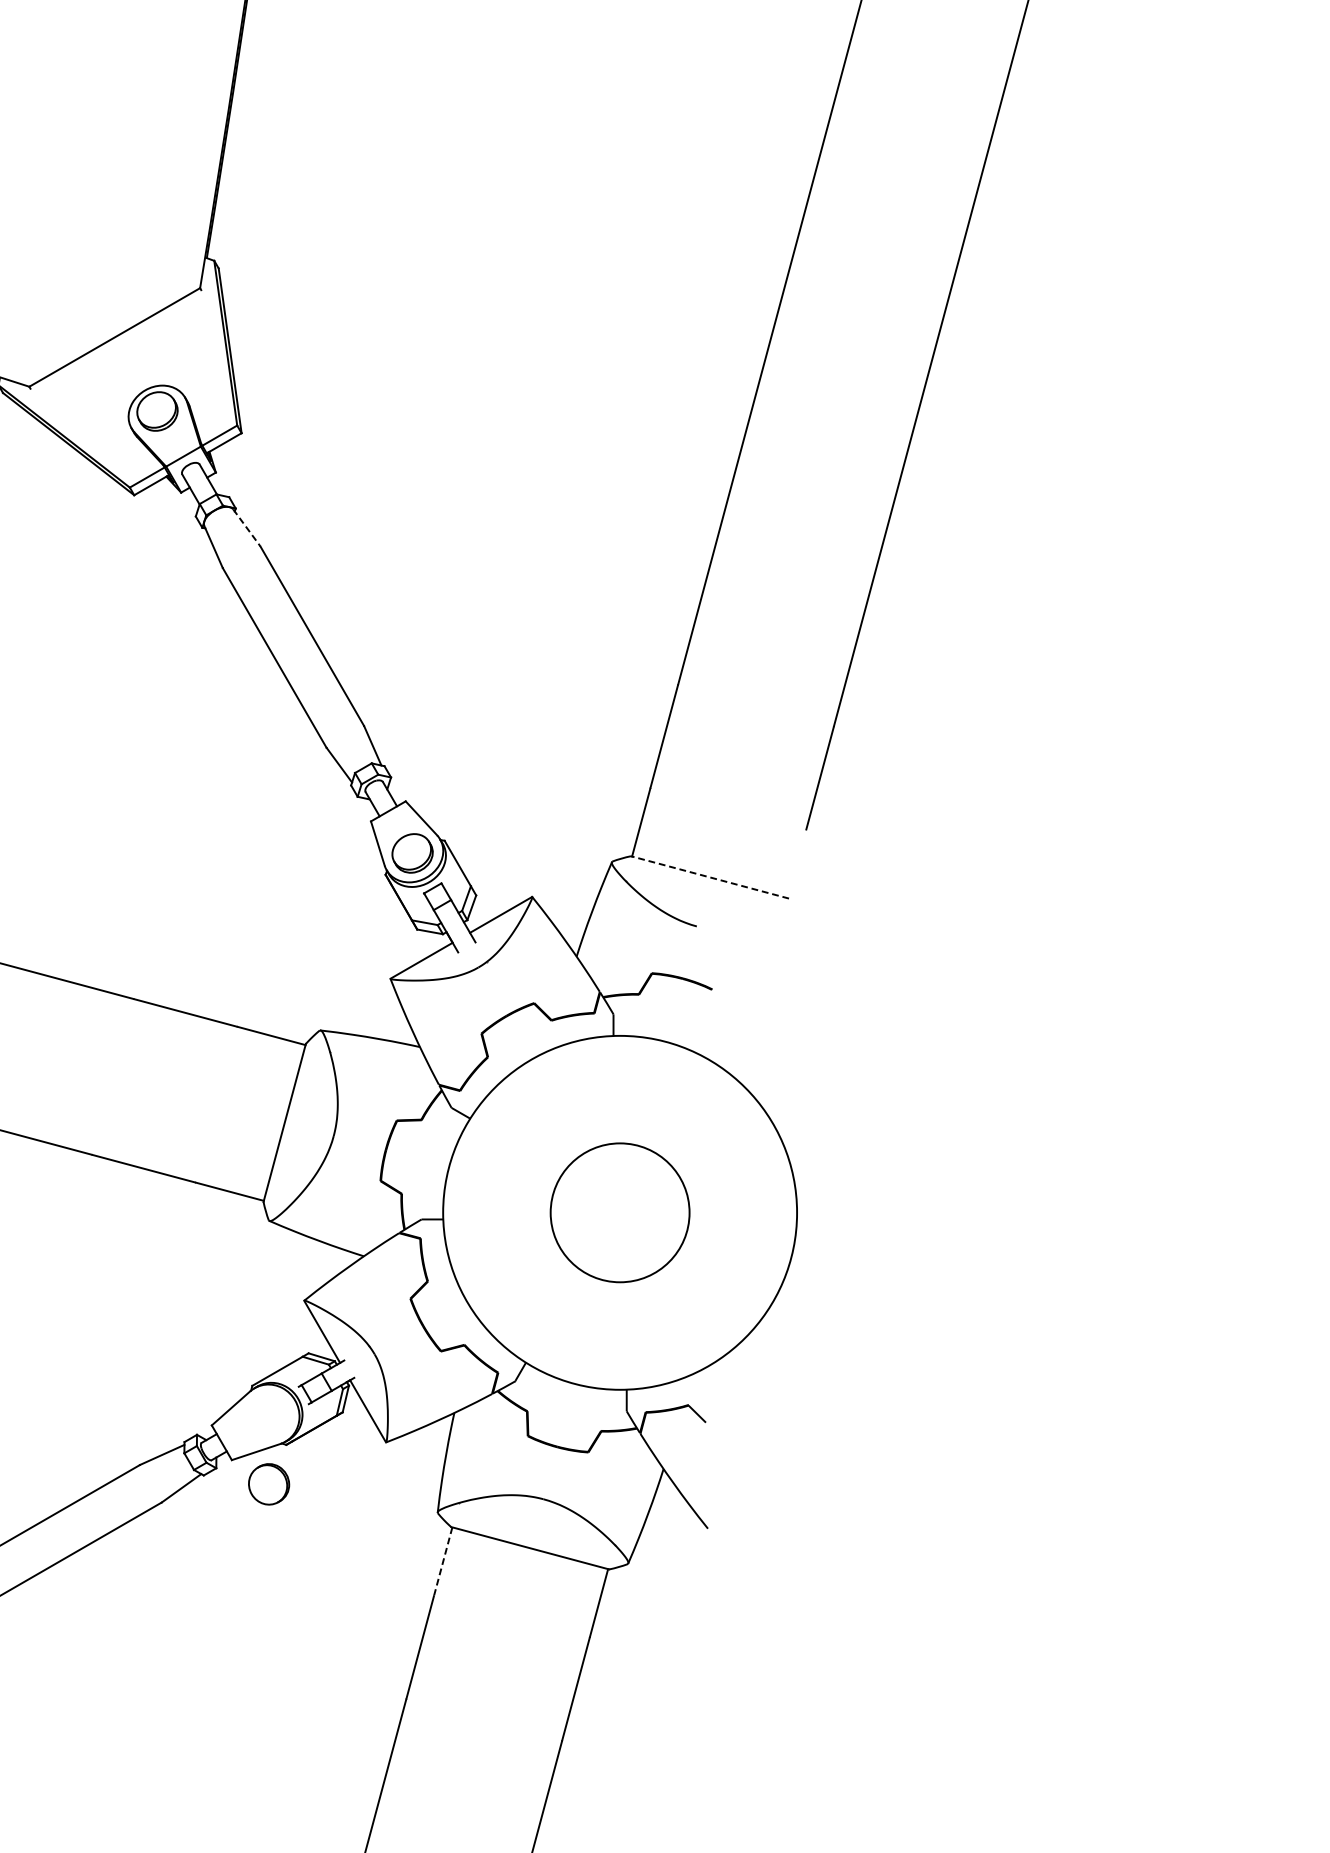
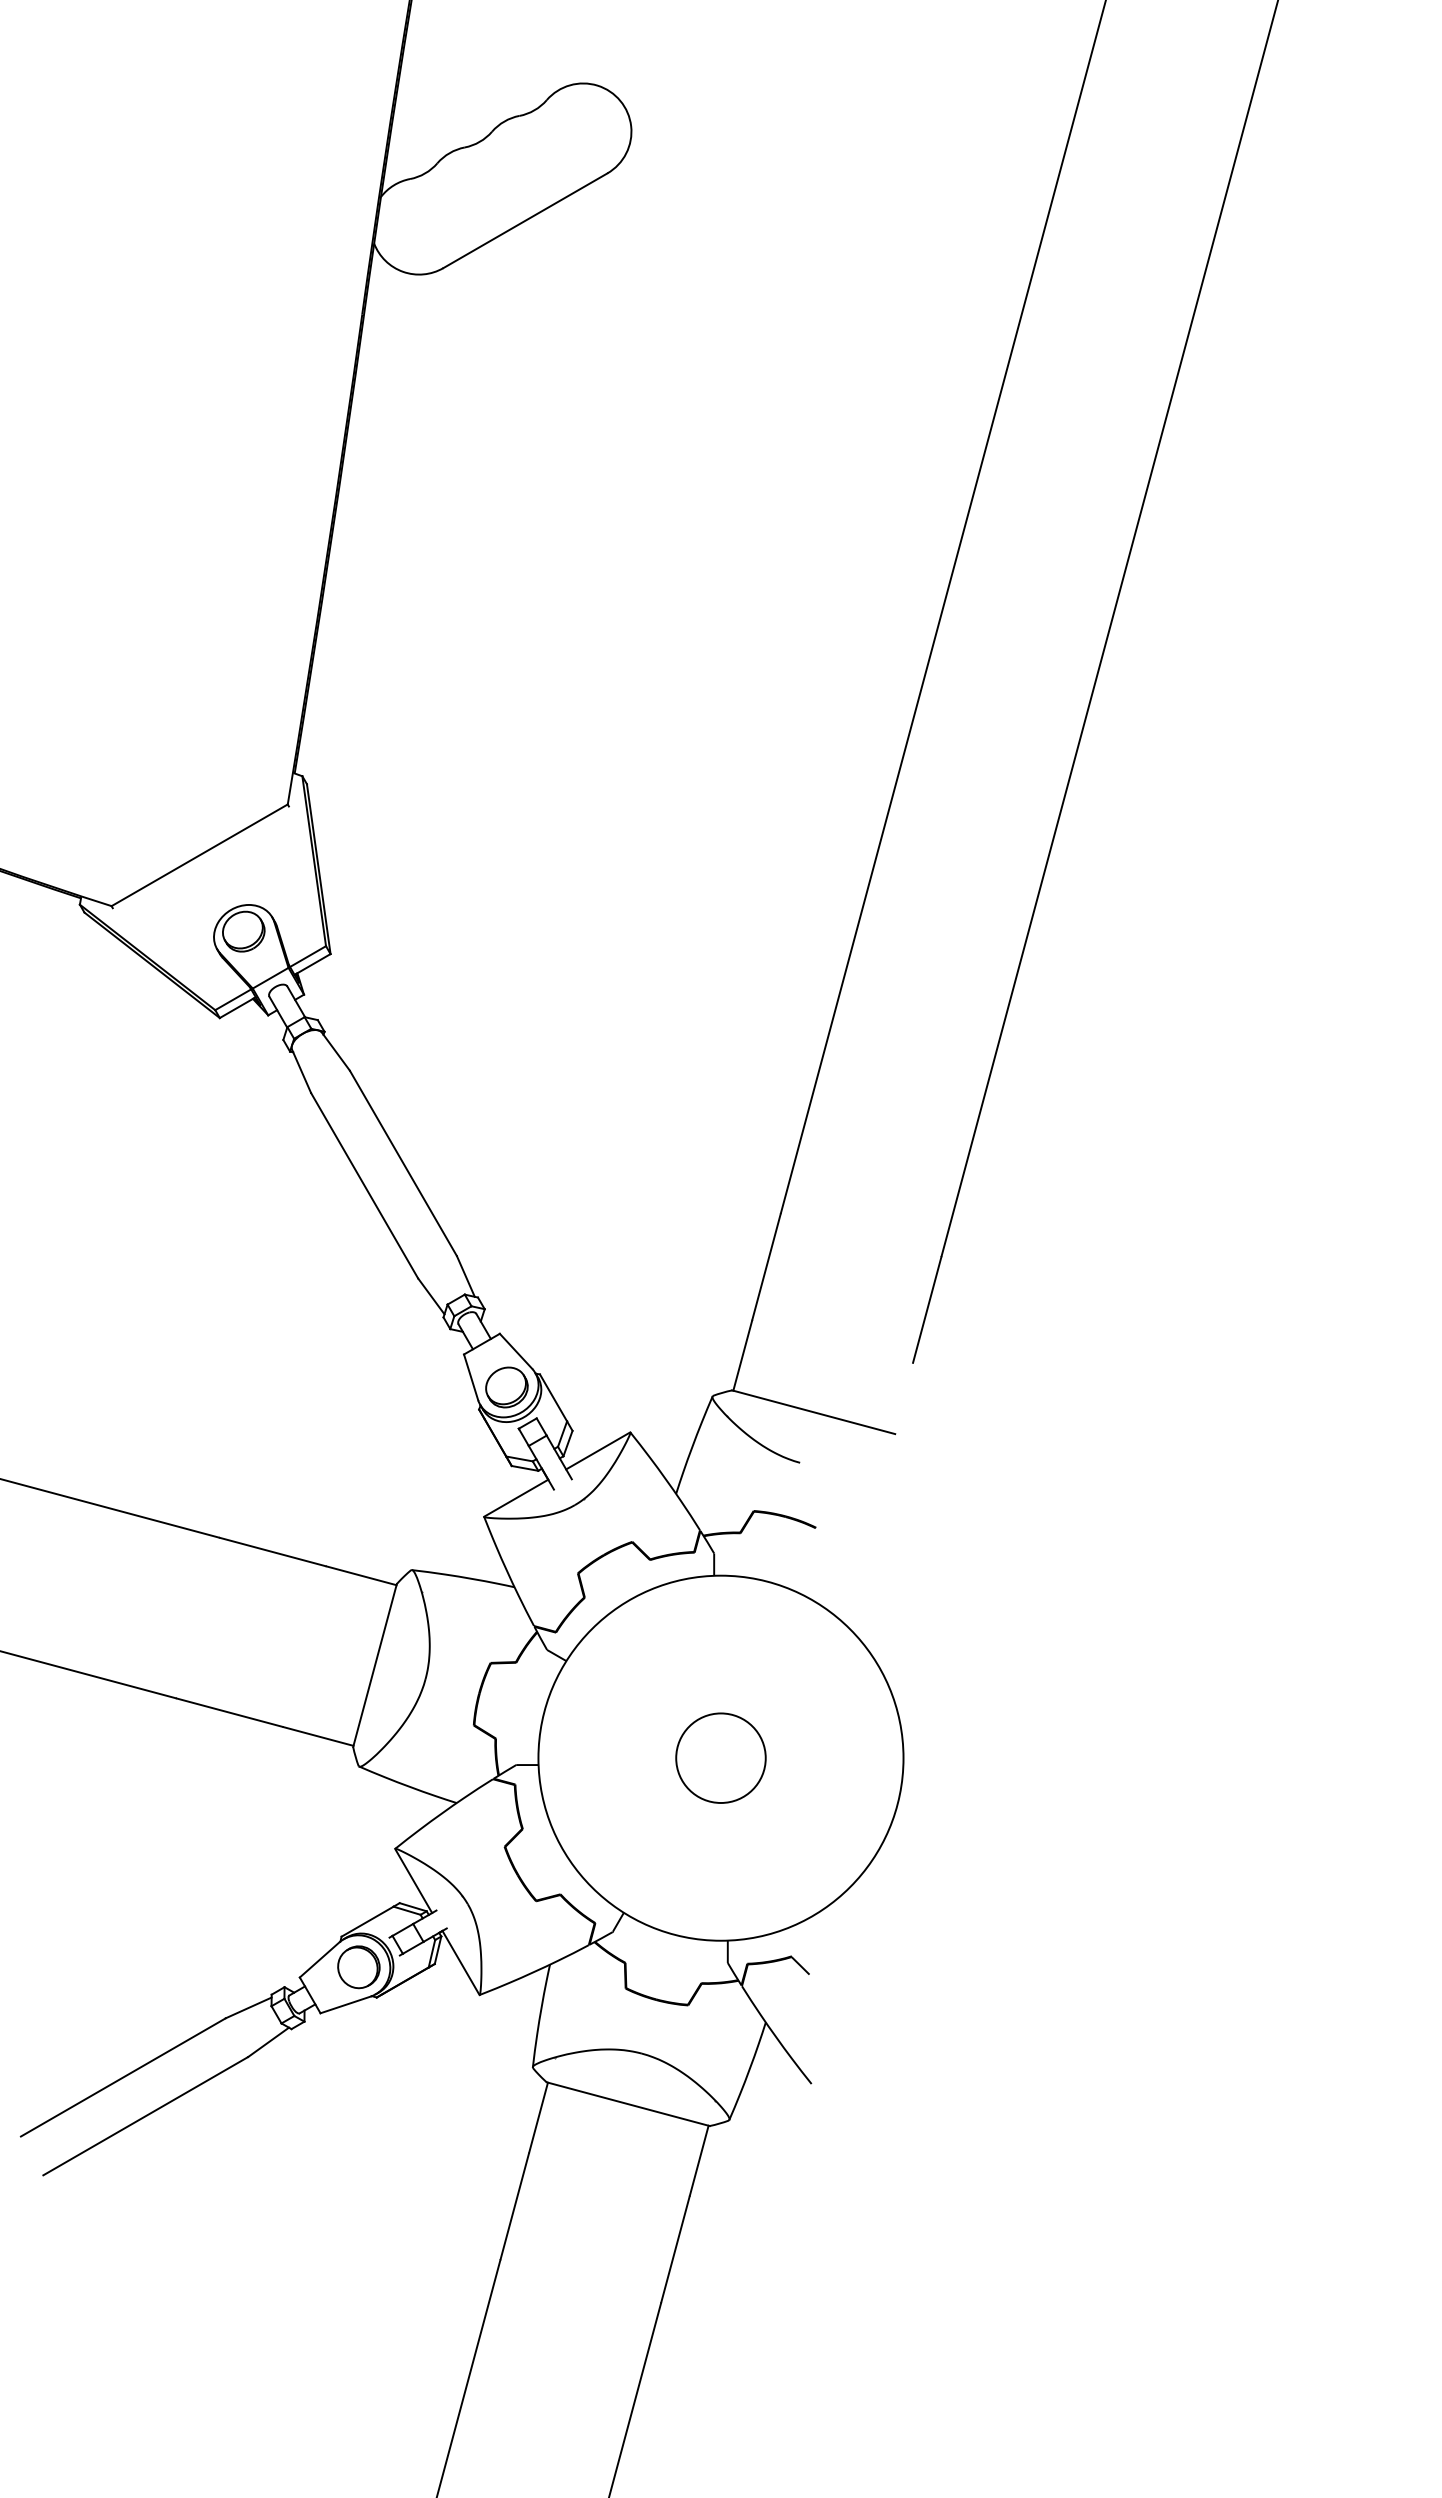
line: (247, 527) -> (336, 1051), dashed -> solid
line: (709, 877) -> (813, 1412), dashed -> solid
circle: (619, 1212) -> (720, 1757), size x0.62
part: (268, 1484) -> (358, 1967), moved
line: (443, 1562) -> (538, 2118), dashed -> solid

